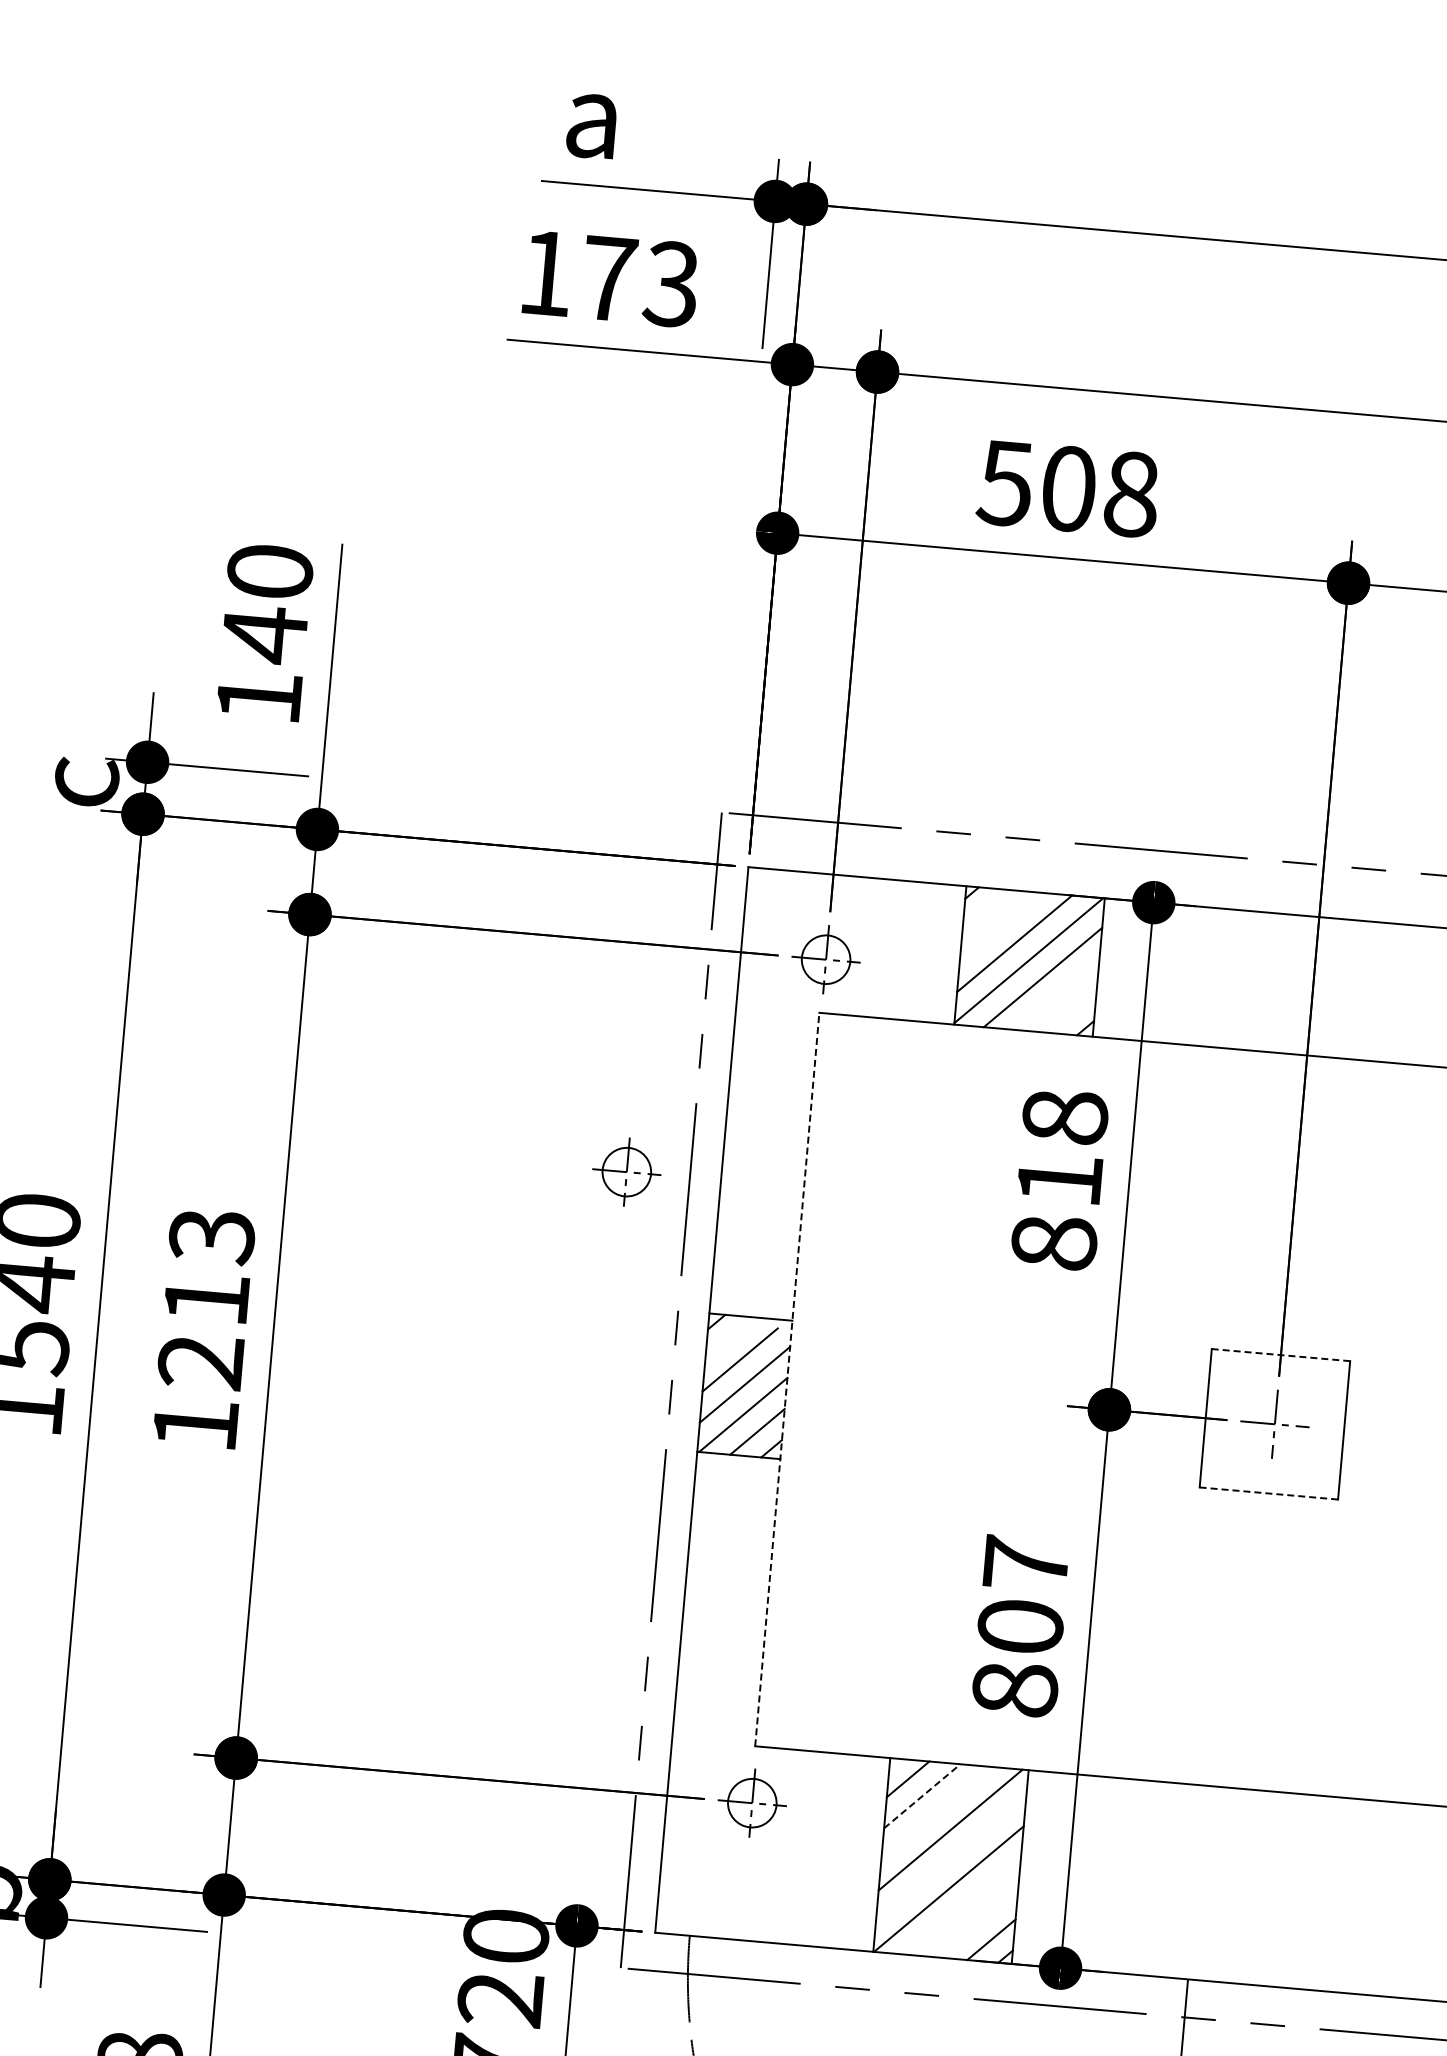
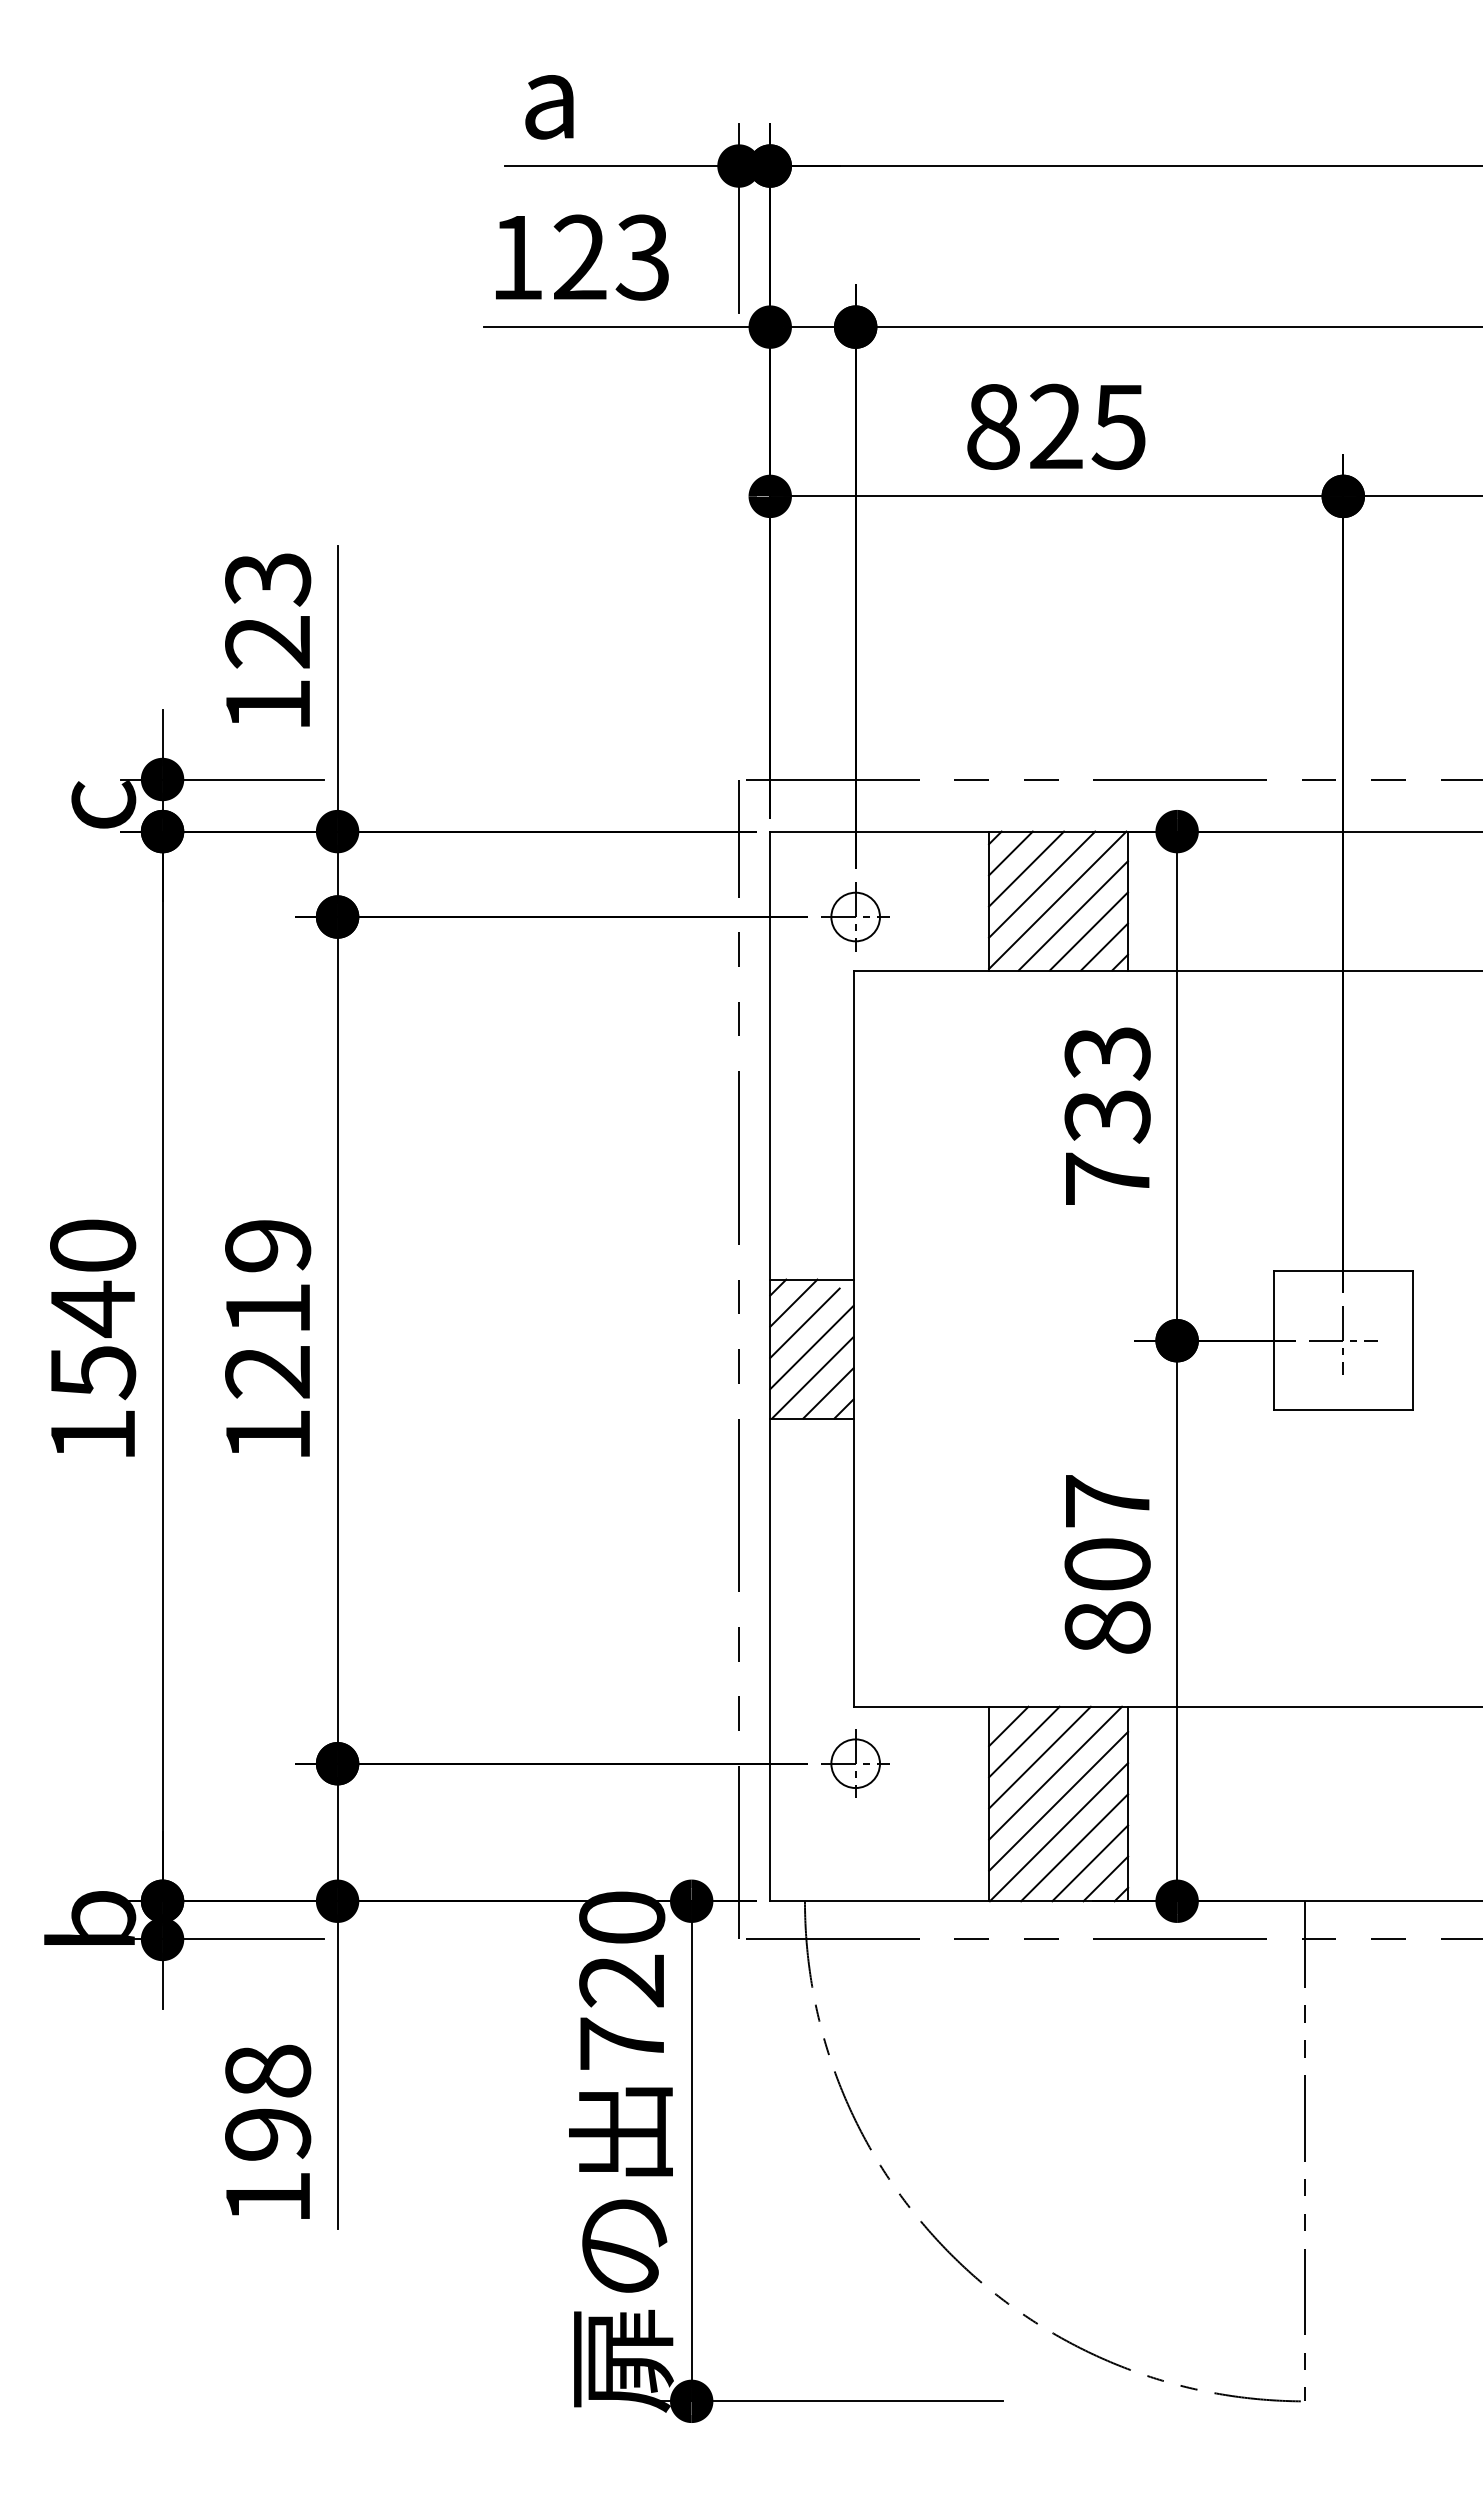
text: (608, 277) -> (579, 256), 173 -> 123
text: (1067, 488) -> (1055, 426), 508 -> 825
text: (267, 604) -> (268, 611), 140 -> 123
line: (985, 909) -> (1010, 853), added
line: (1000, 926) -> (1026, 868), added
line: (1056, 994) -> (1088, 931), added
line: (1071, 1010) -> (1104, 946), added
part: (626, 1171) -> (675, 1145), removed
text: (1059, 1179) -> (1107, 1115), 818 -> 733
text: (212, 1236) -> (268, 1246), 1213 -> 1219
line: (730, 1338) -> (793, 1302), added
line: (1280, 1355) -> (1342, 1271), dashed -> solid
line: (787, 1379) -> (853, 1338), dashed -> solid
line: (1268, 1493) -> (1342, 1410), dashed -> solid
line: (922, 1796) -> (1024, 1742), dashed -> solid
line: (935, 1813) -> (1039, 1757), added
line: (951, 1857) -> (1058, 1800), added
line: (963, 1905) -> (1074, 1847), added
line: (977, 1923) -> (1090, 1863), added

